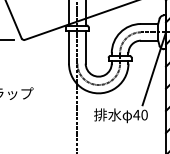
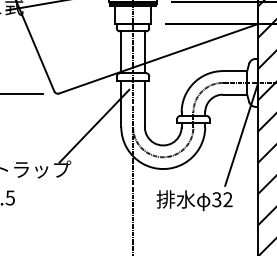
line: (50, 62) -> (94, 125), added
text: (139, 114) -> (221, 199), 40 -> 32

